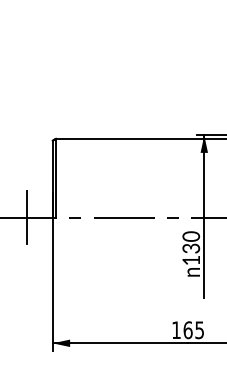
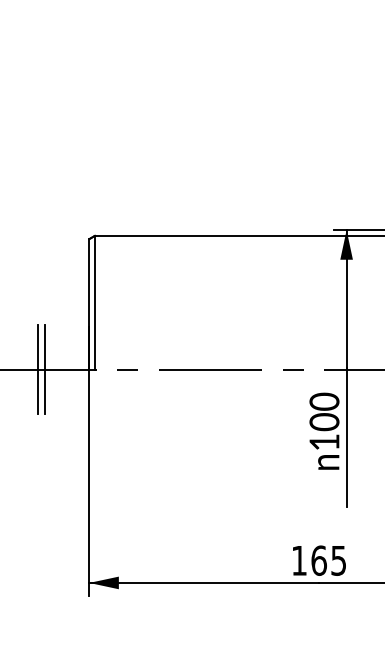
line: (22, 217) -> (38, 369), added
text: (190, 248) -> (323, 421), 130 -> 100

